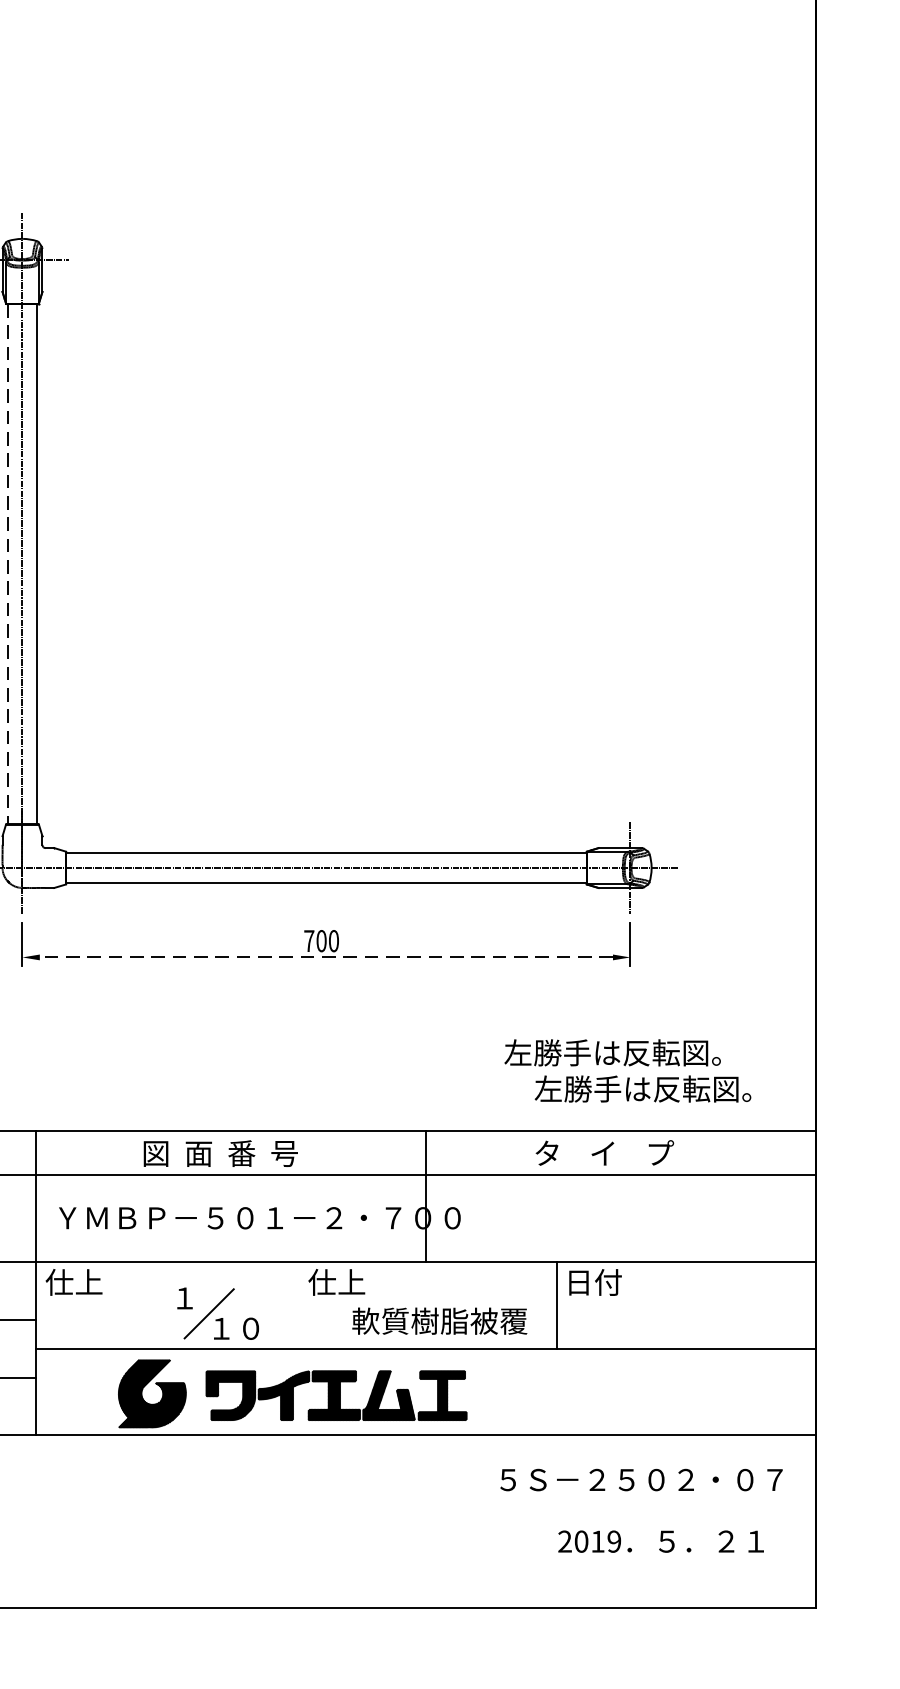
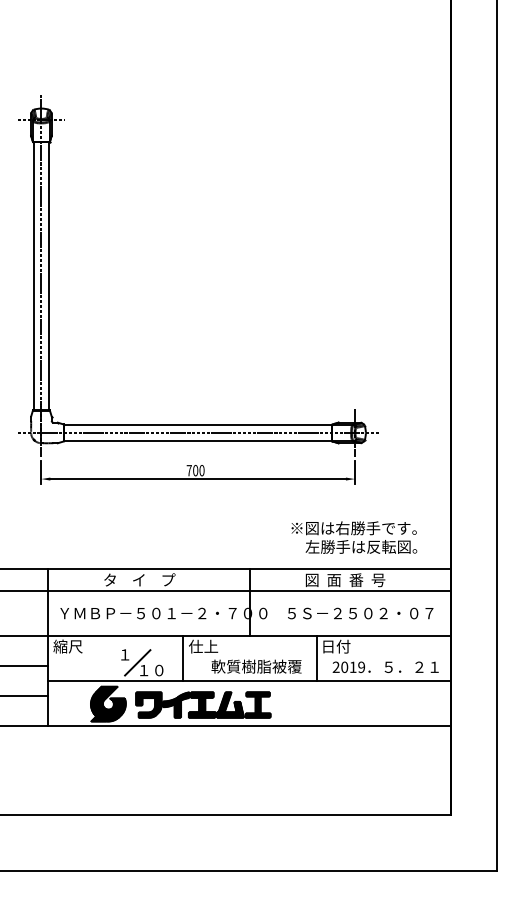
line: (7, 564) -> (33, 276), dashed -> solid
line: (327, 958) -> (198, 479), dashed -> solid
text: (627, 1053) -> (353, 528), 左勝手は反転図。 -> ※図は右勝手です。
text: (220, 1154) -> (143, 580), 図  面  番  号 -> タ    イ    プ
text: (612, 1154) -> (345, 580), タ    イ    プ -> 図  面  番  号
text: (73, 1282) -> (67, 646), 仕上 -> 縮尺
line: (296, 1303) -> (182, 657), added
text: (641, 1479) -> (360, 613), moved
text: (660, 1540) -> (385, 666), moved

